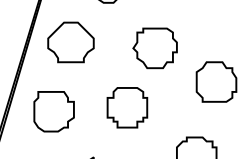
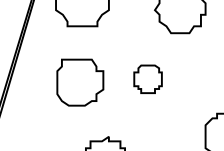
part: (127, 107) -> (148, 78), size x0.6
part: (53, 111) -> (79, 82), moved

